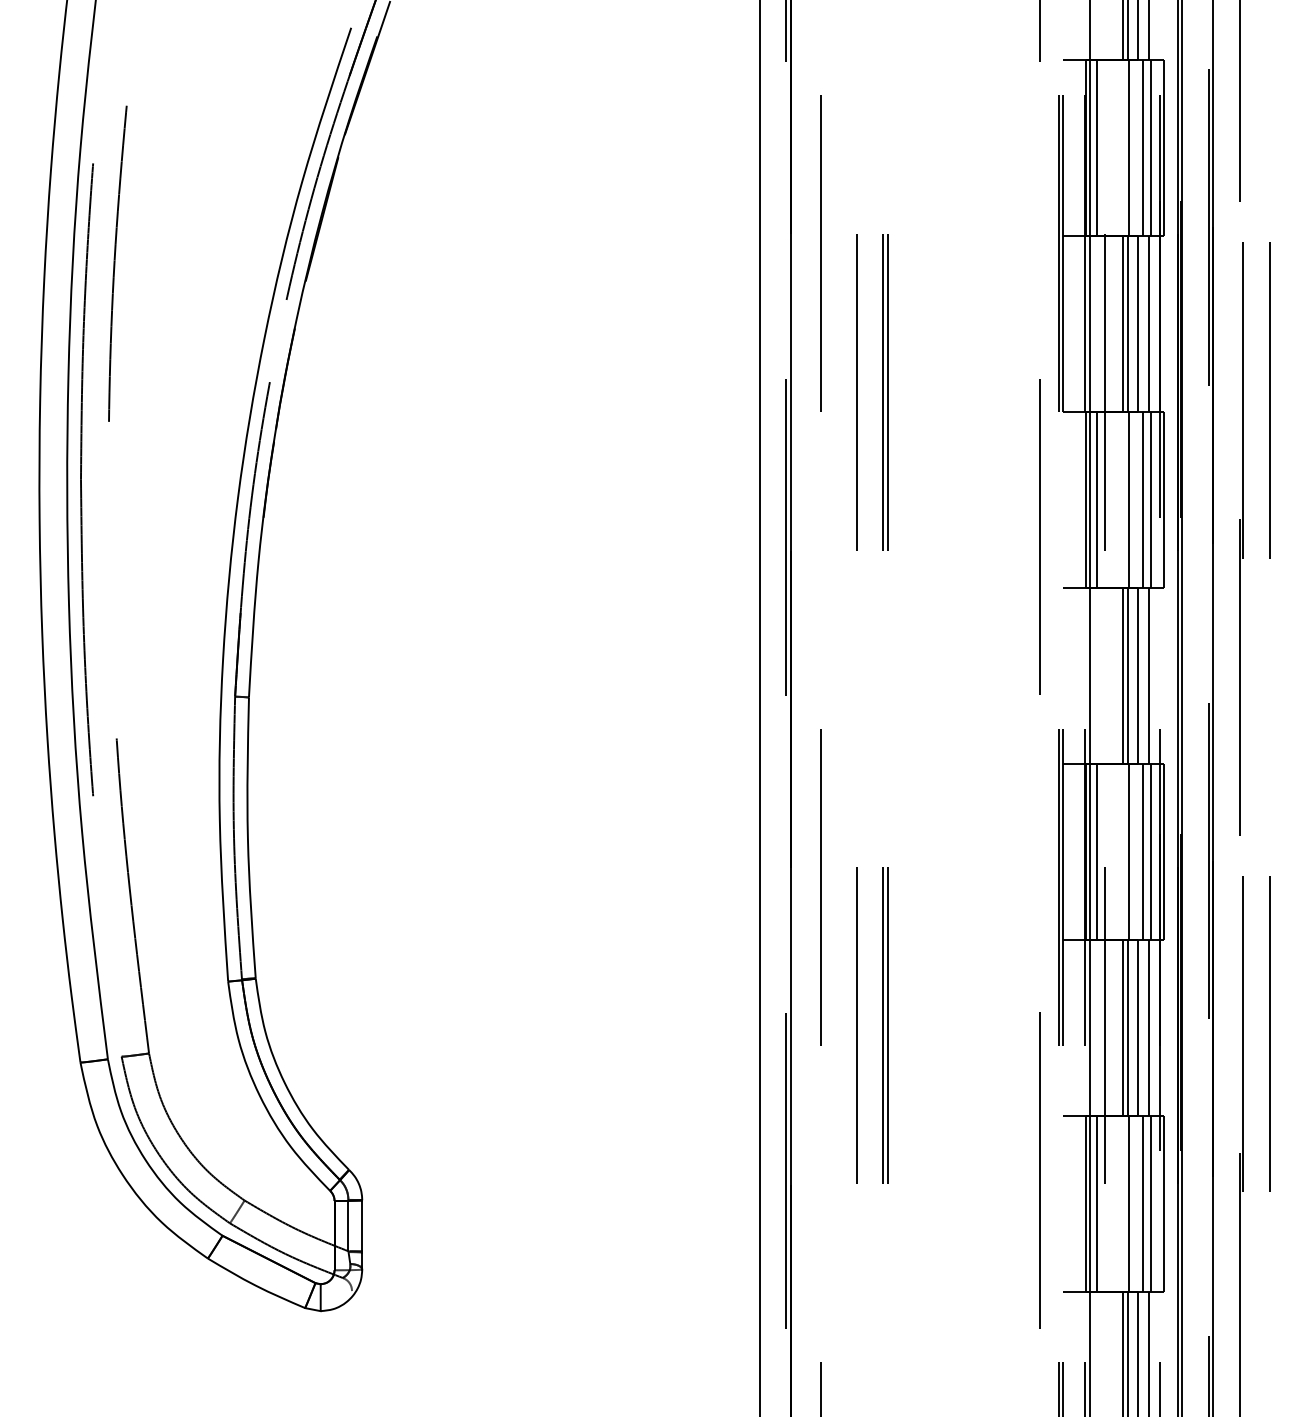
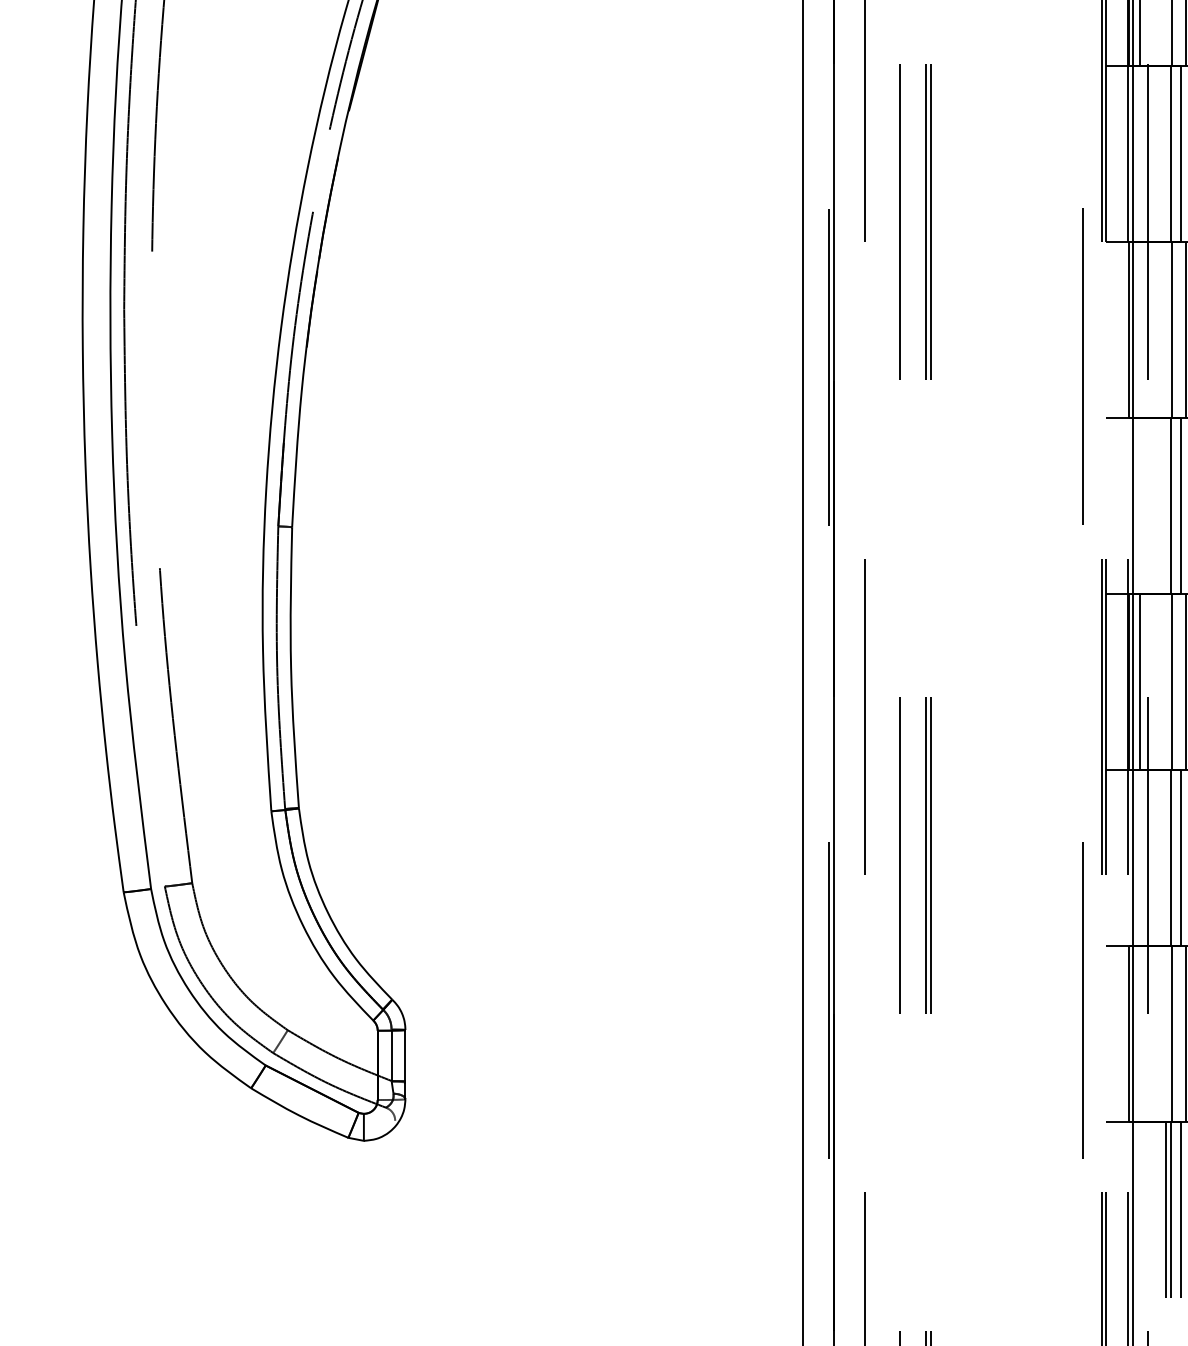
line: (1122, 324) -> (1165, 154), removed
line: (1096, 500) -> (1139, 330), removed
line: (1122, 676) -> (1165, 506), removed
line: (1122, 1027) -> (1165, 857), removed
line: (1096, 1203) -> (1139, 1033), removed

